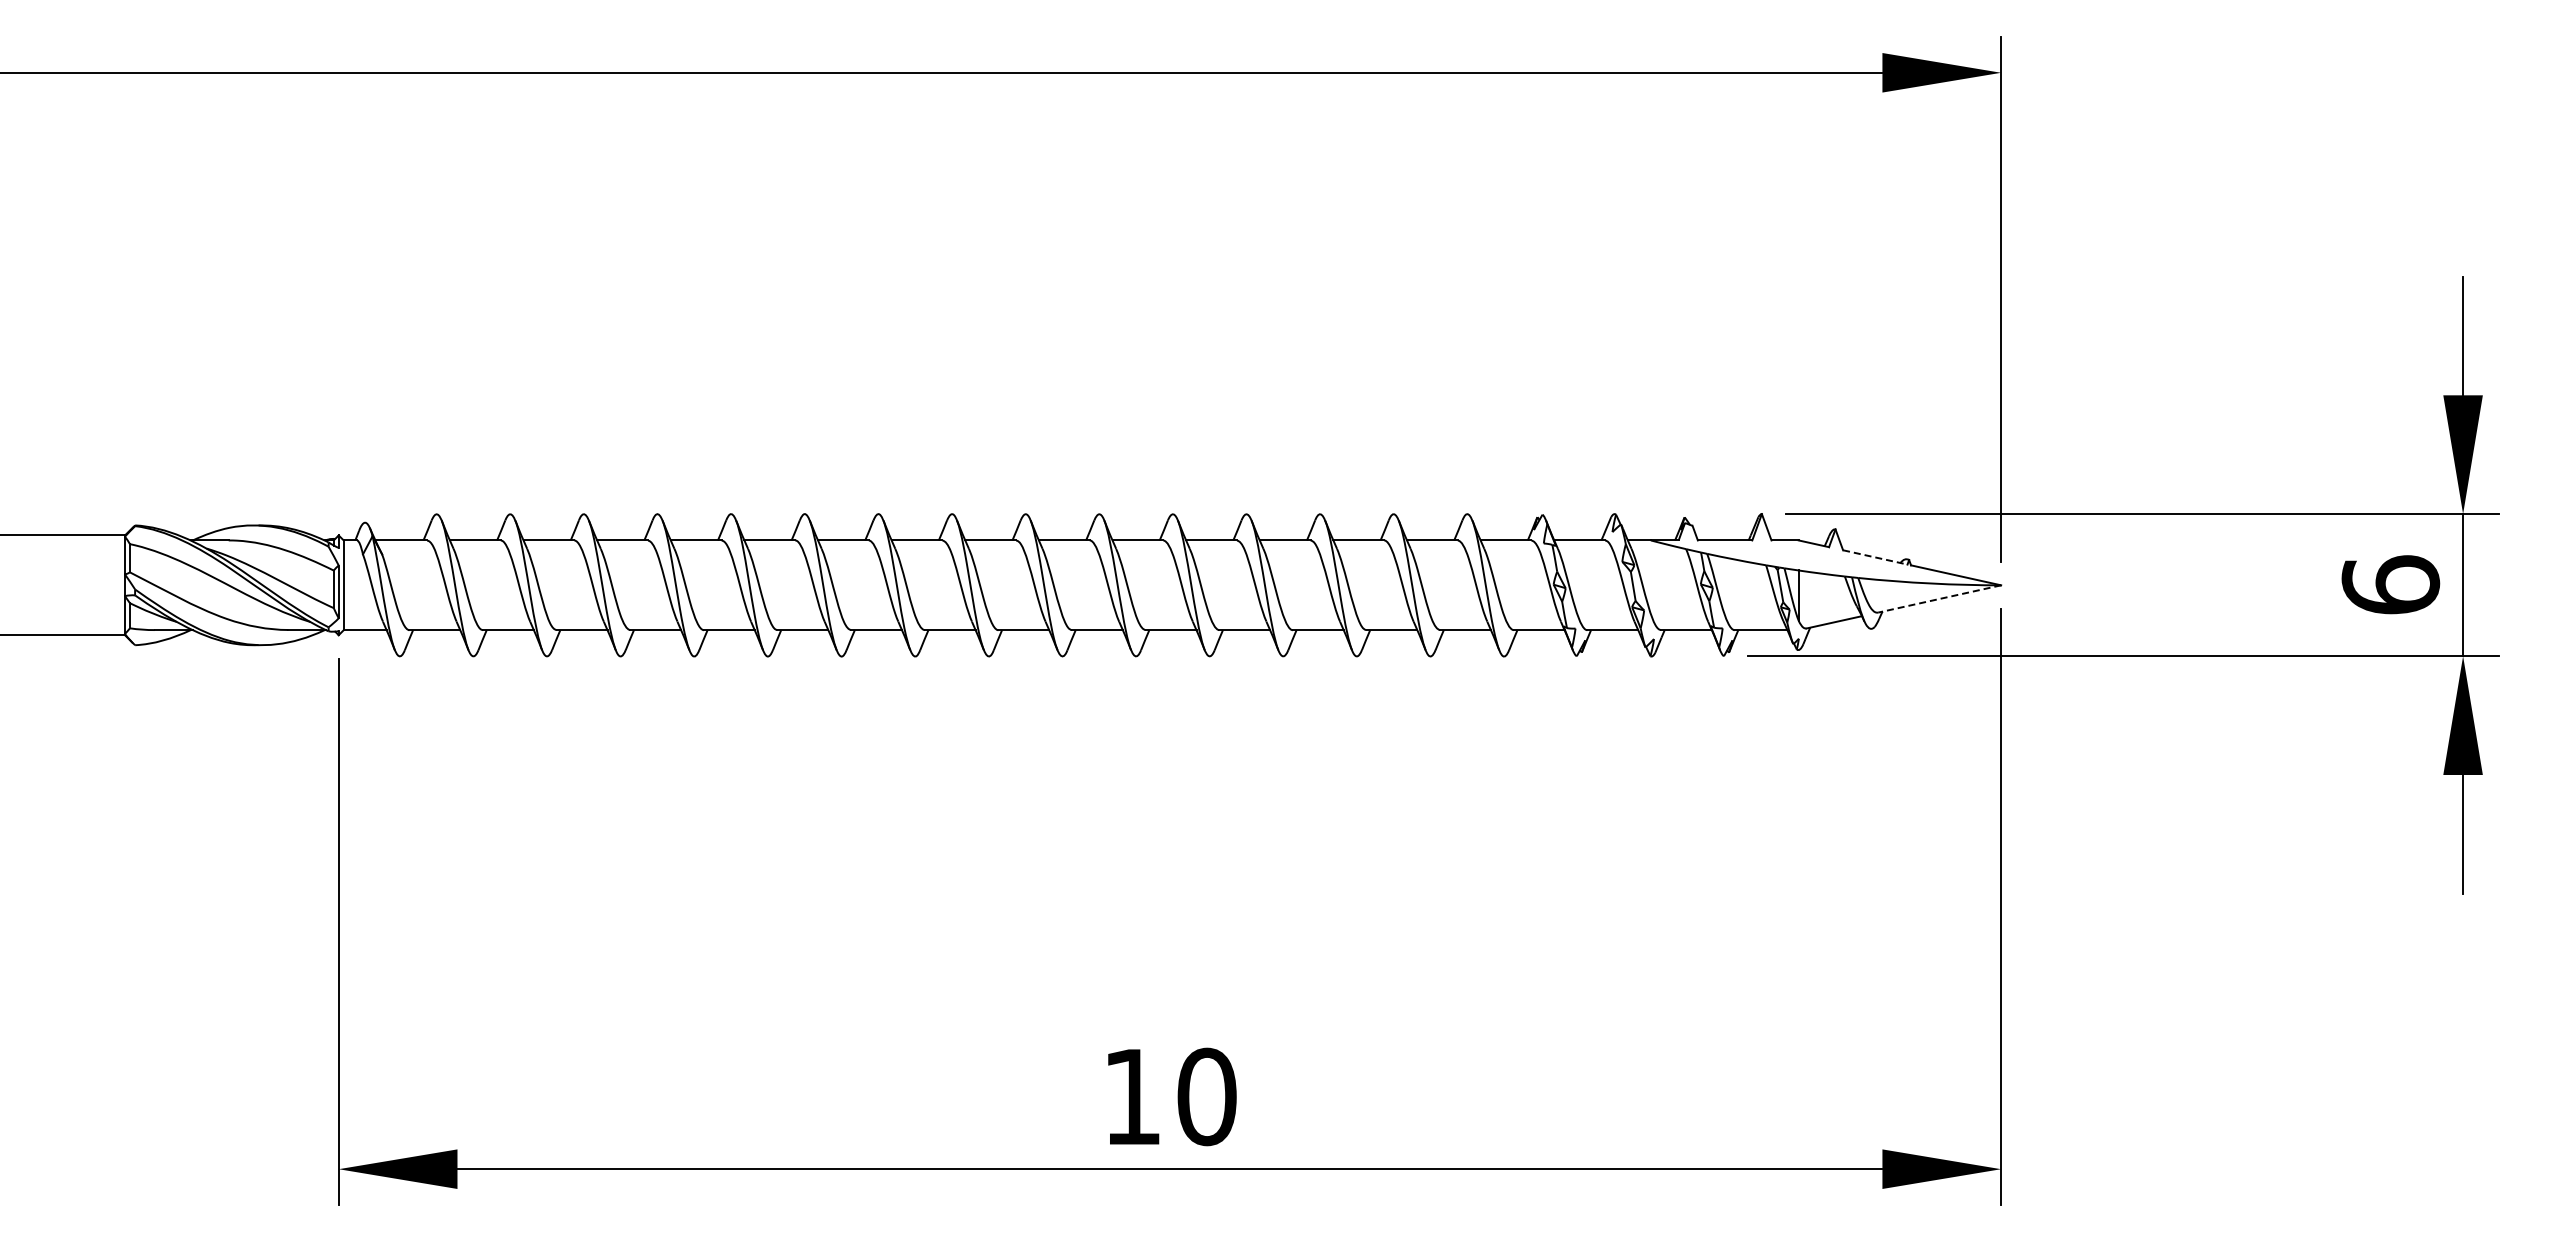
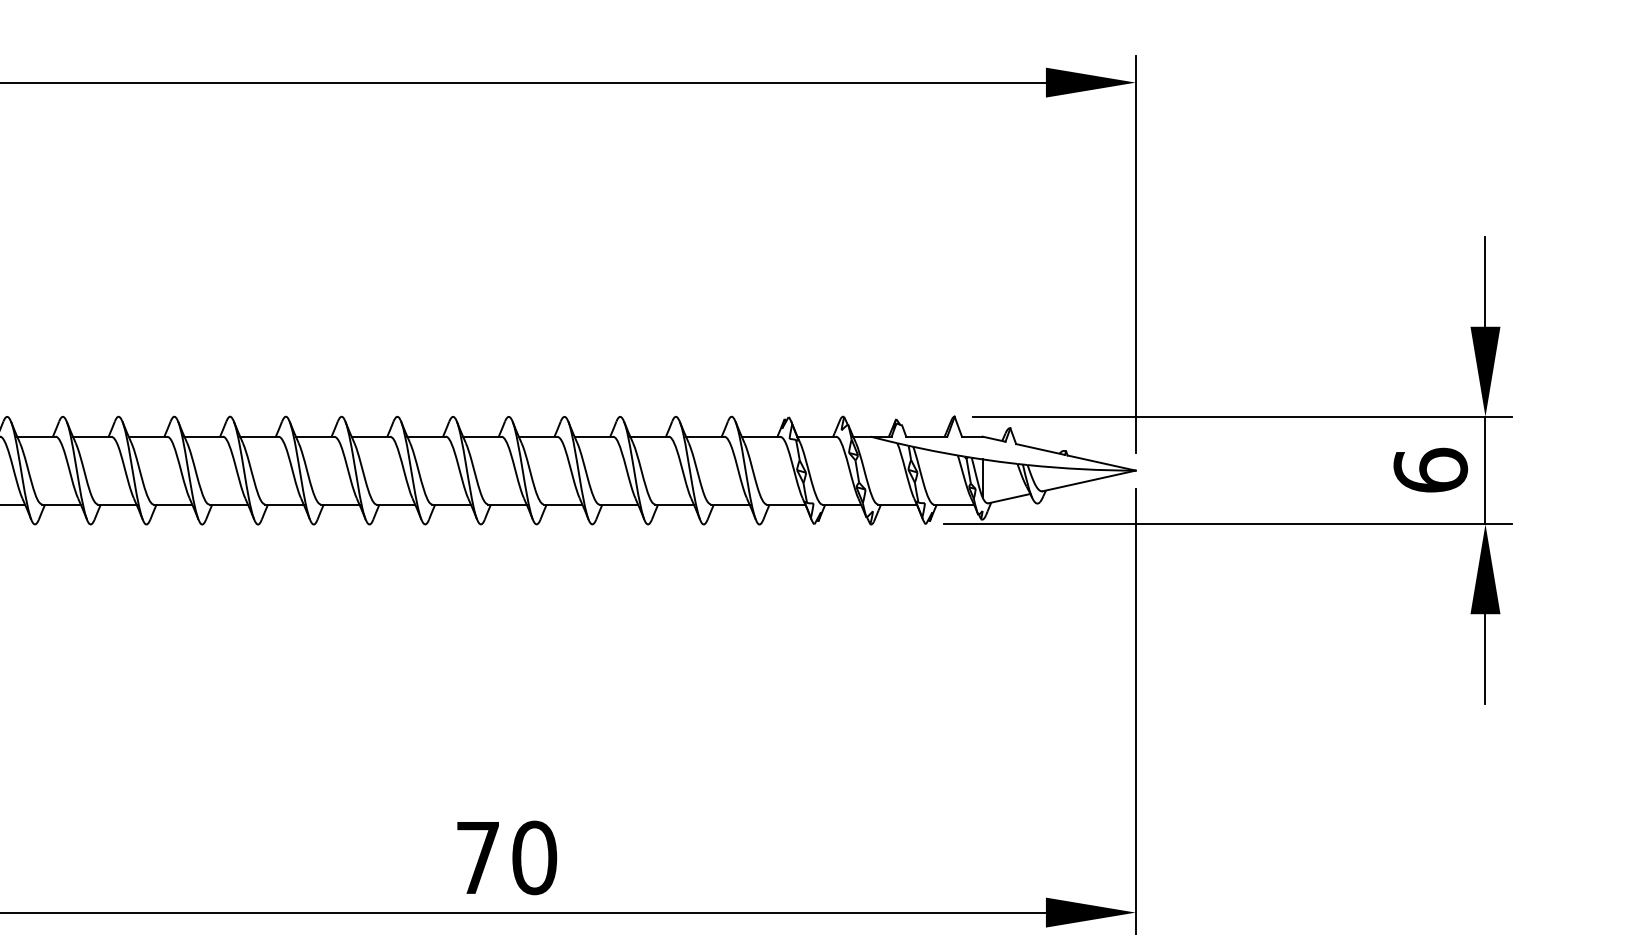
line: (1875, 557) -> (1040, 449), dashed -> solid
line: (1939, 598) -> (1089, 480), dashed -> solid
text: (1132, 1096) -> (478, 857), 10 -> 70

